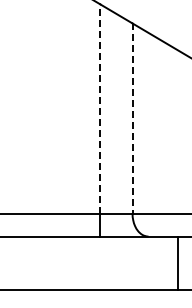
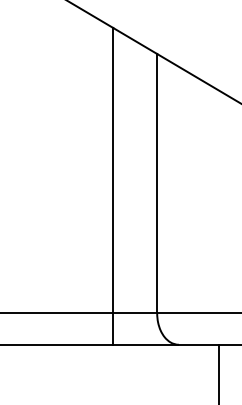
line: (100, 109) -> (113, 171), dashed -> solid
line: (132, 119) -> (157, 185), dashed -> solid

